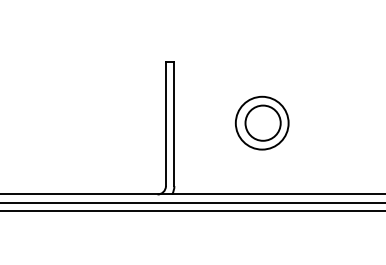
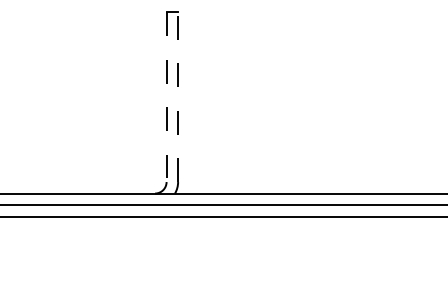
part: (261, 122) -> (297, 95), removed
line: (174, 123) -> (178, 96), solid -> dashed
line: (165, 124) -> (165, 97), solid -> dashed

